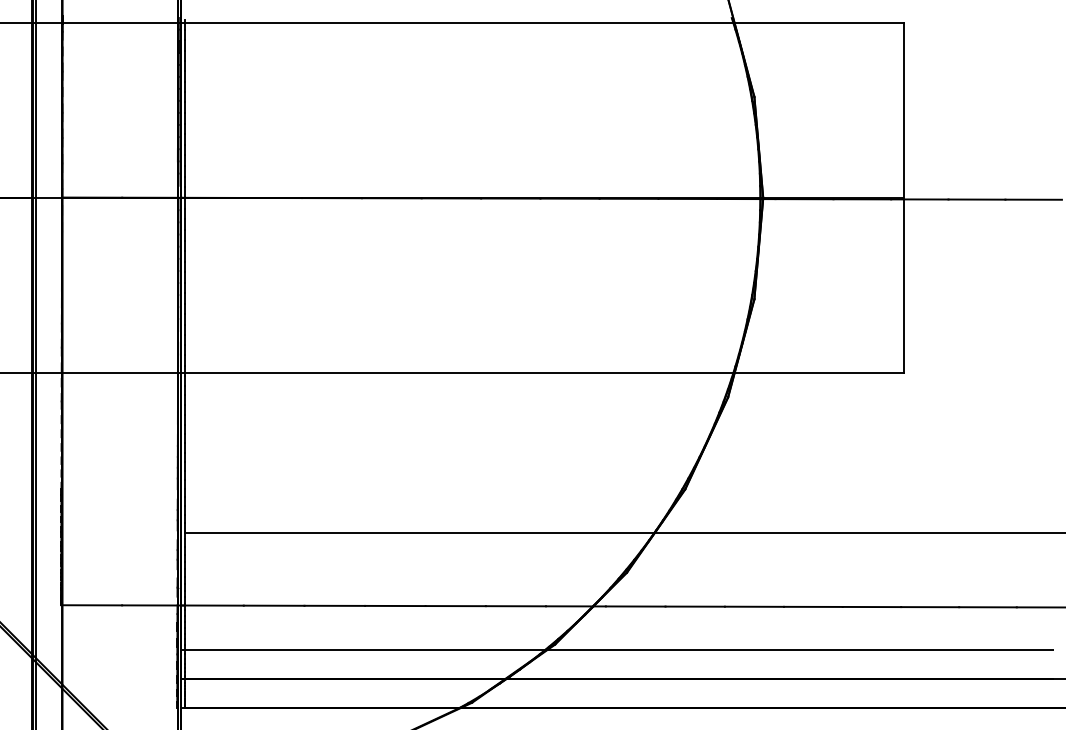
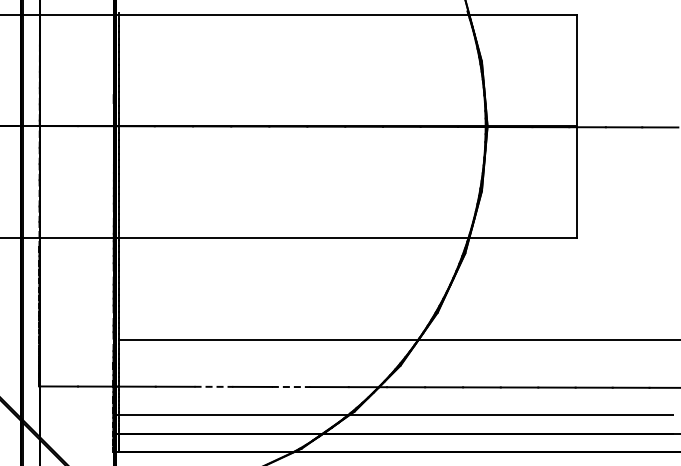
line: (335, 605) -> (214, 386), solid -> dashed
line: (456, 606) -> (291, 387), solid -> dashed

